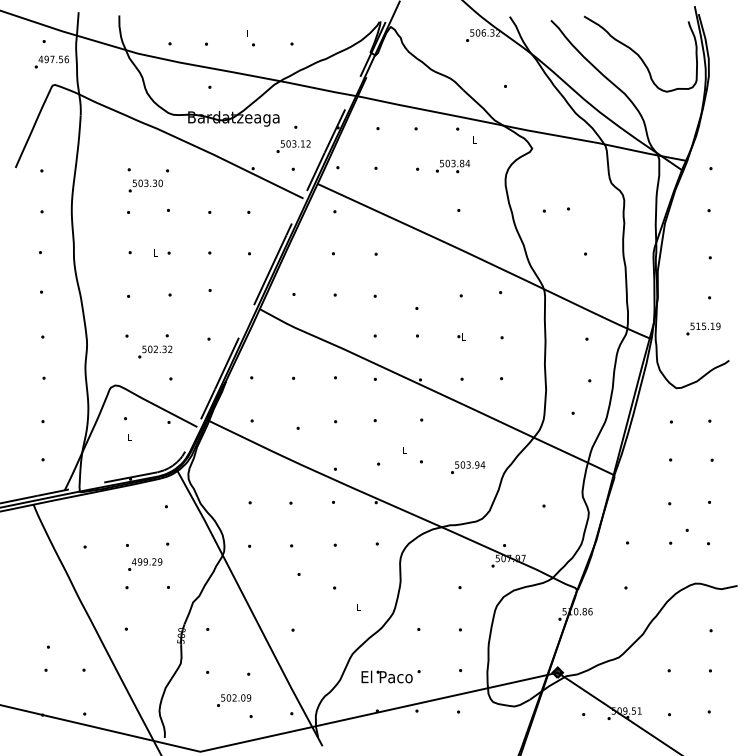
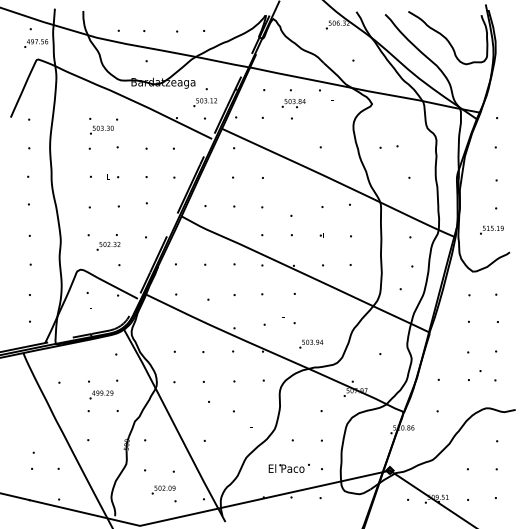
text: (452, 166) -> (293, 103), moved
text: (468, 466) -> (311, 343), moved
text: (389, 675) -> (288, 467), moved

